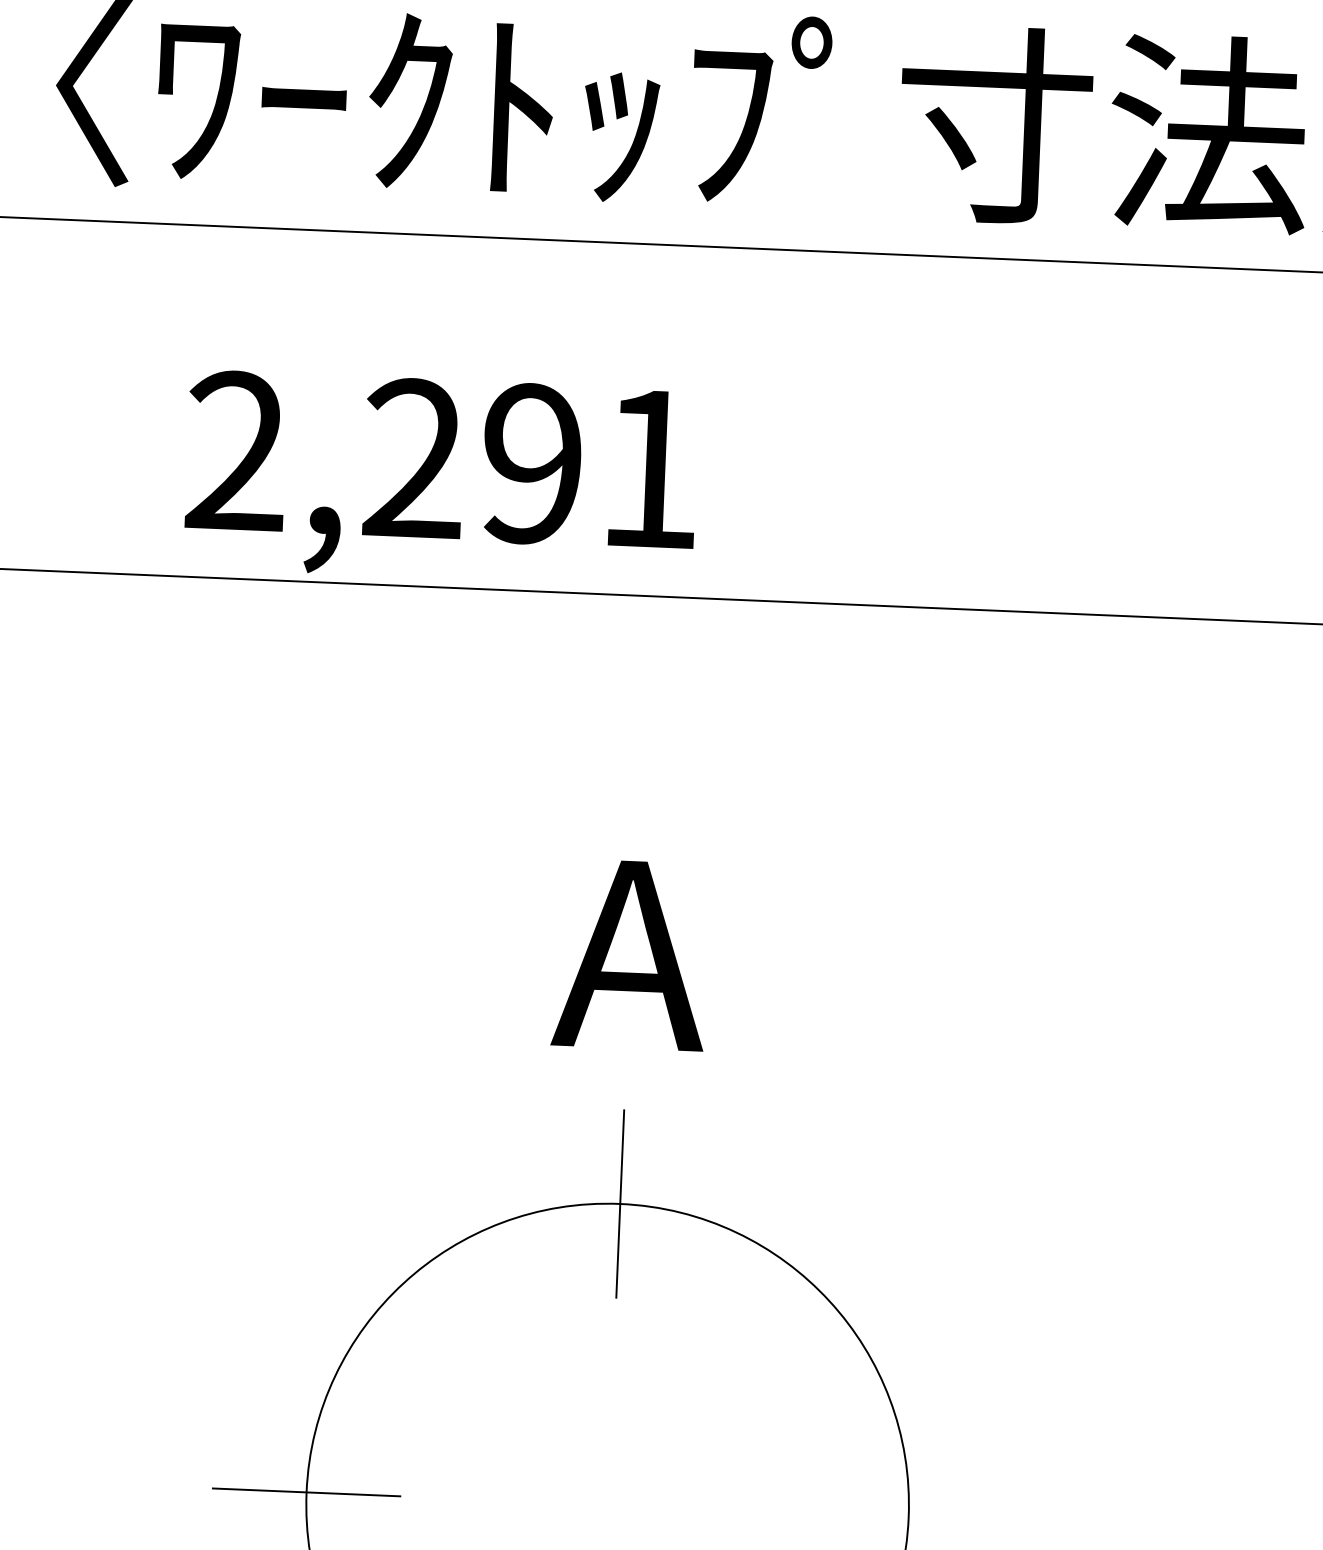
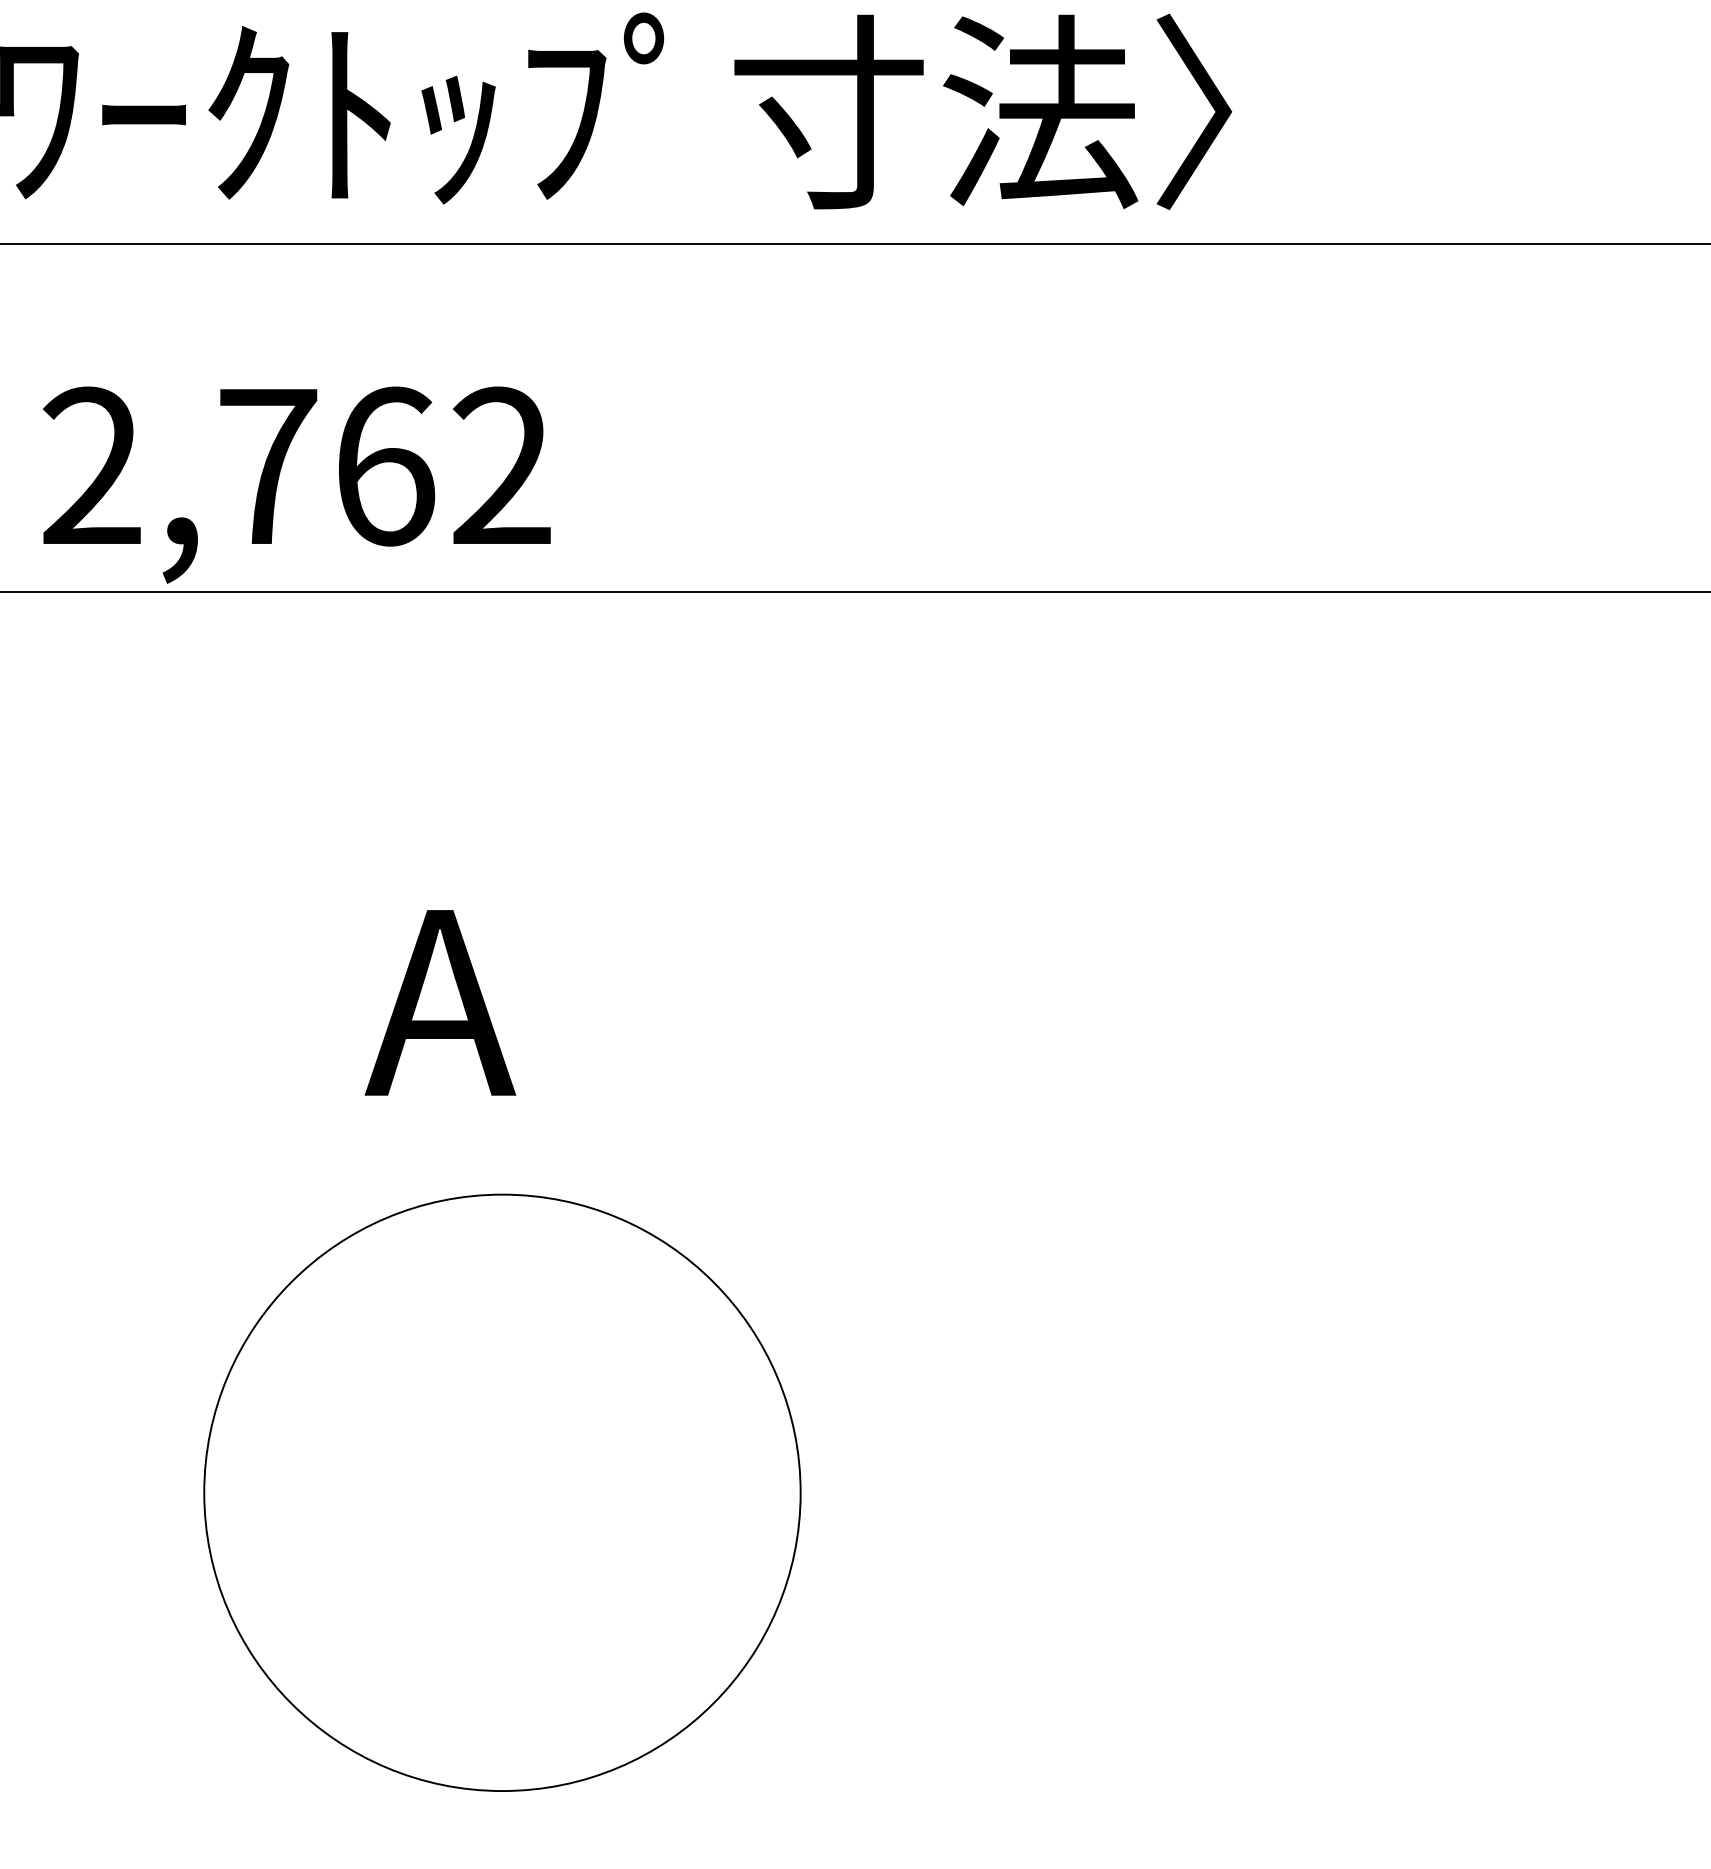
text: (531, 463) -> (384, 466), 2,291 -> 2,762
text: (630, 954) -> (440, 1002), moved
line: (620, 1203) -> (502, 1194), removed
line: (306, 1492) -> (204, 1492), removed

